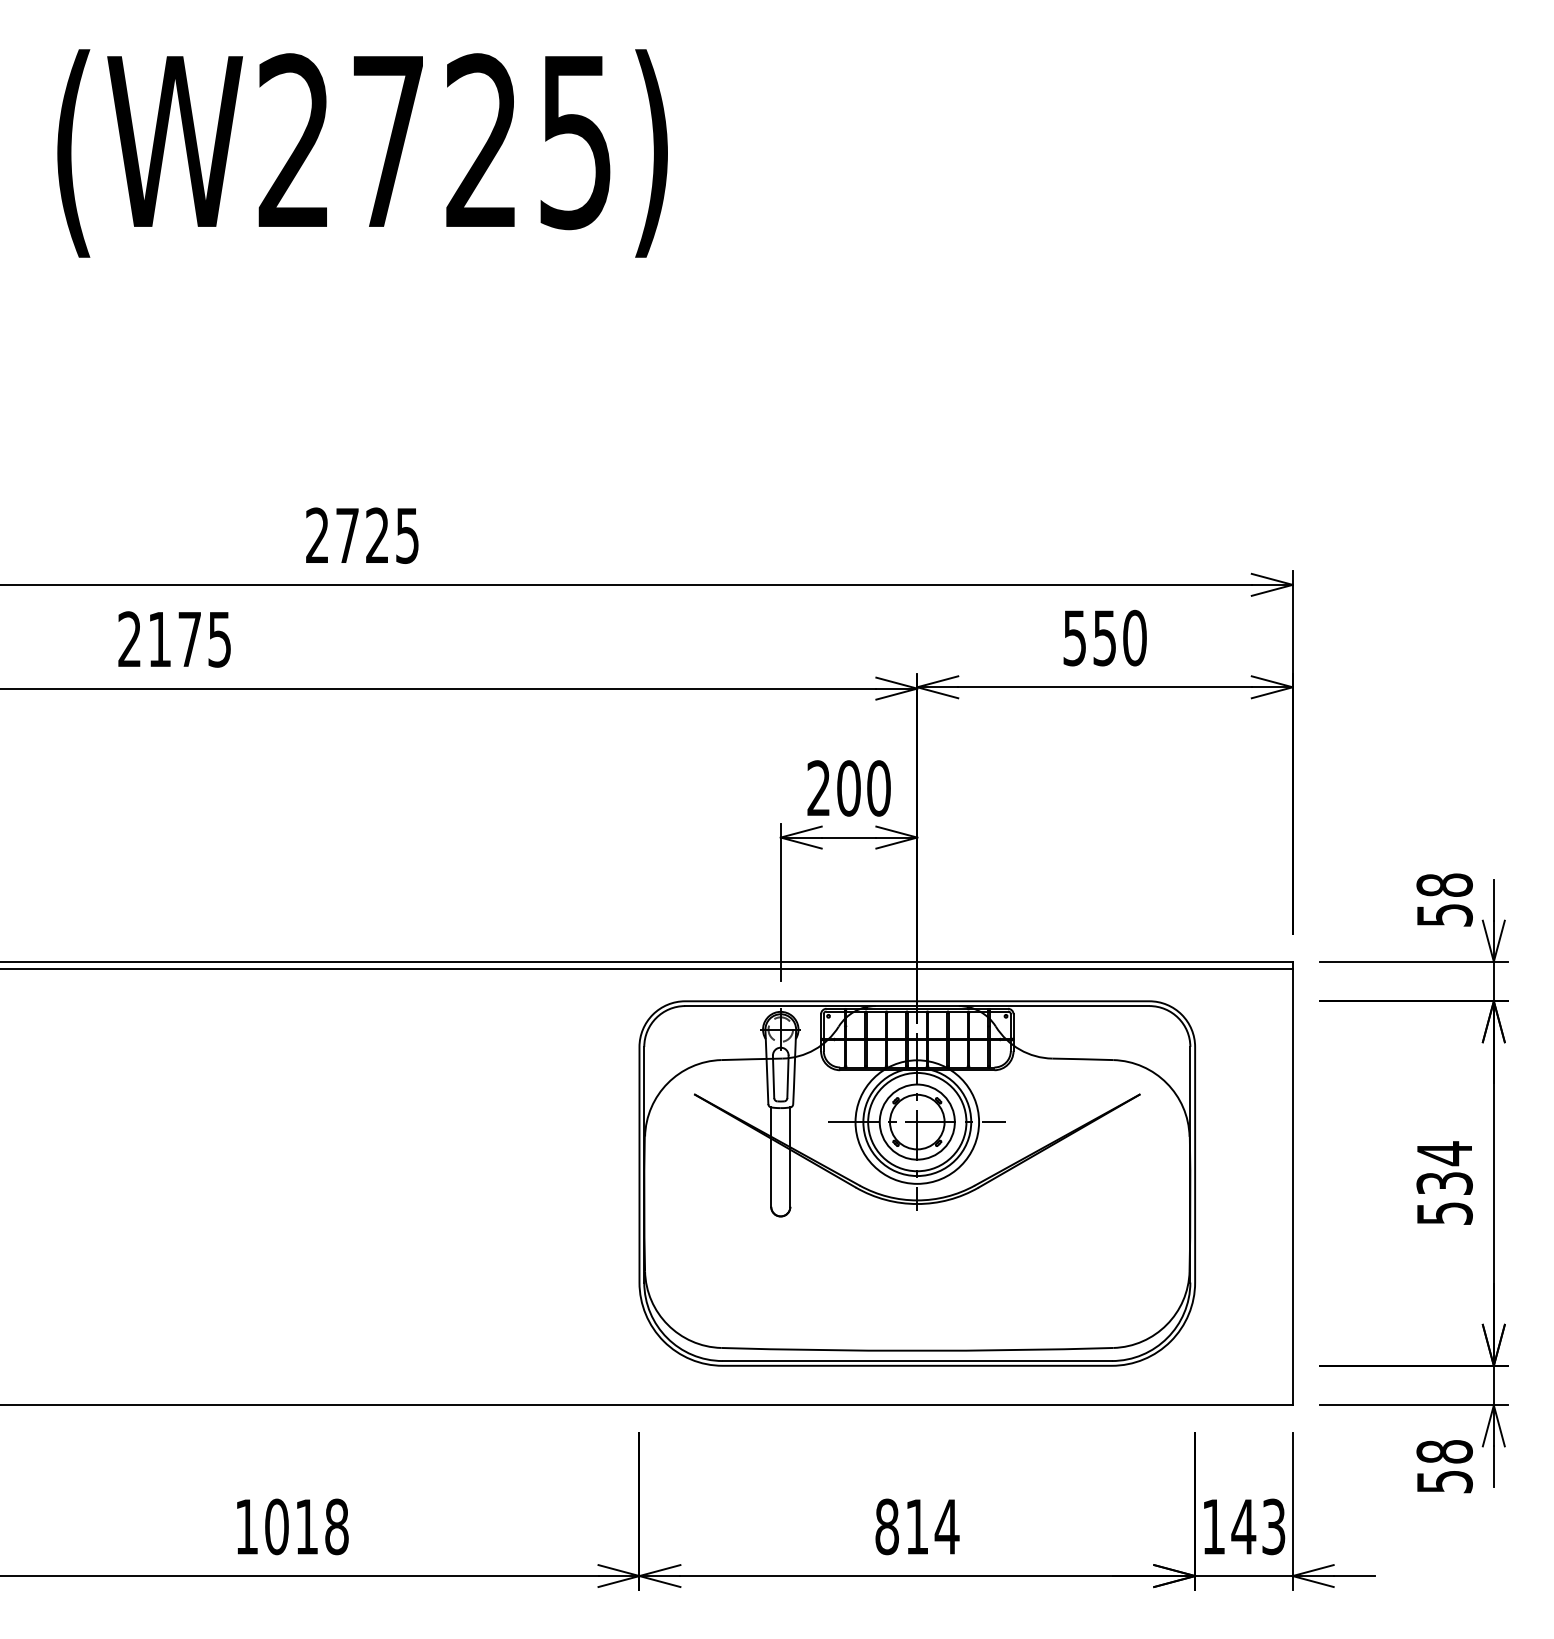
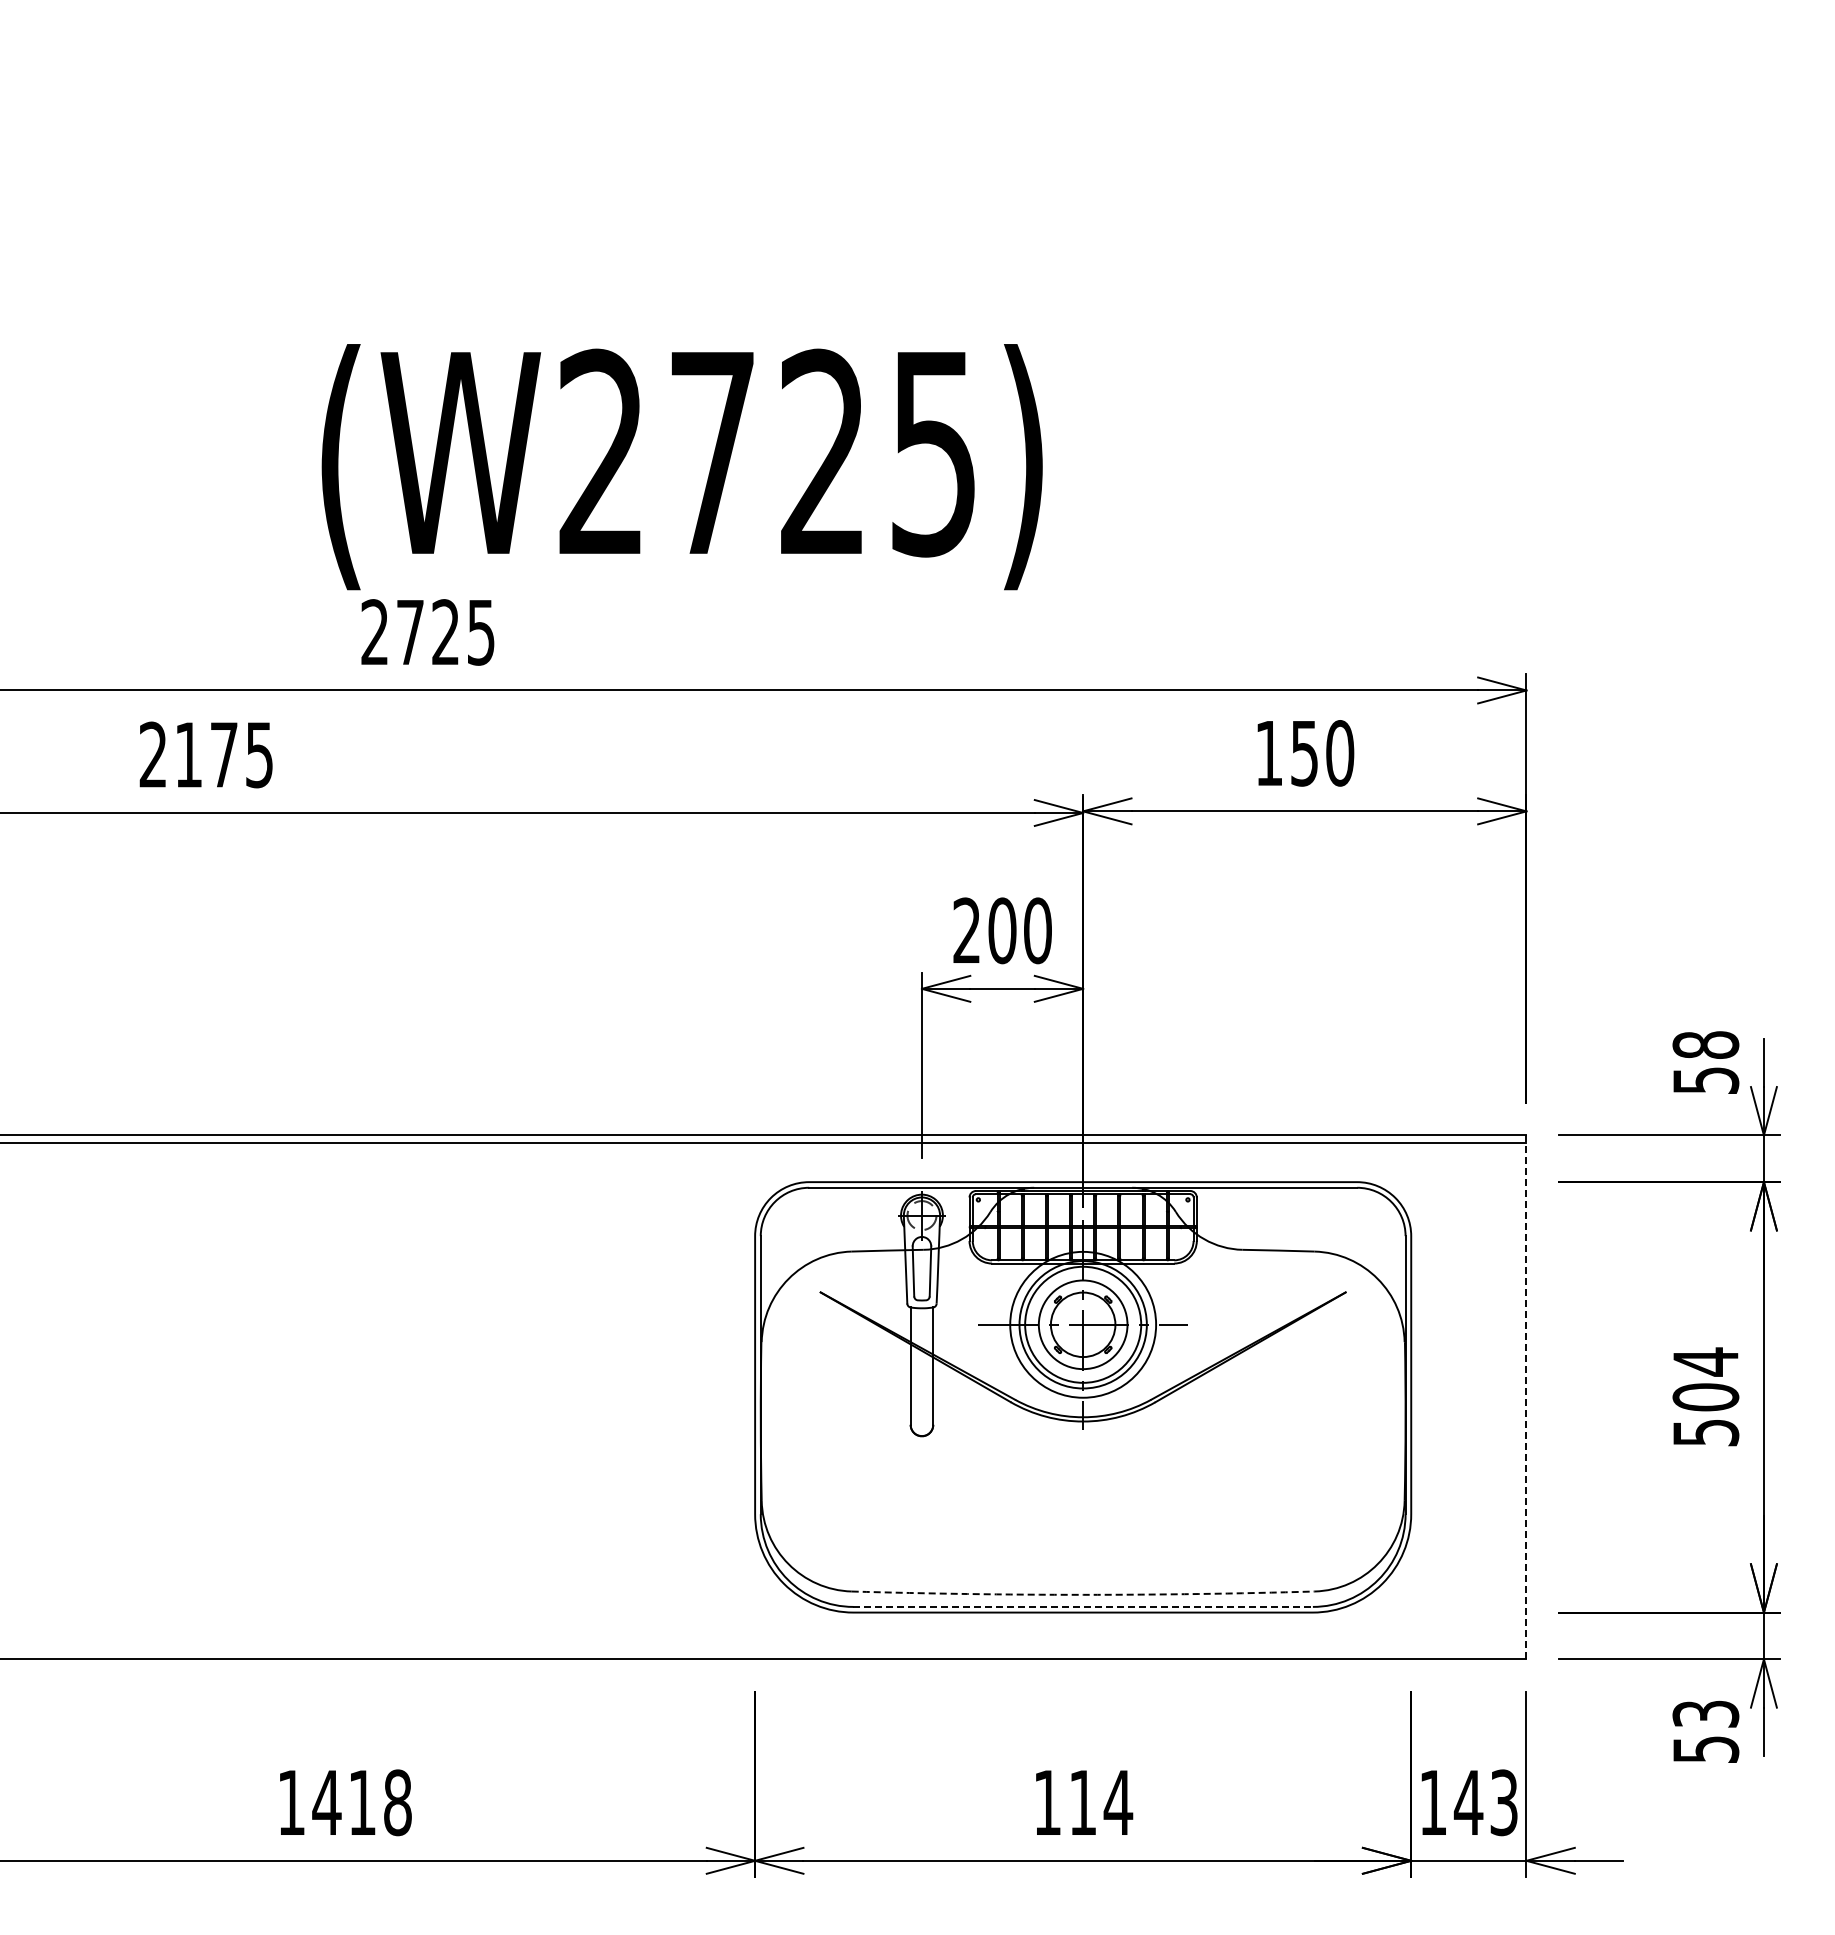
text: (362, 153) -> (681, 467), moved
text: (1075, 638) -> (1269, 753), 550 -> 150
line: (1292, 1183) -> (1526, 1397), solid -> dashed
text: (1444, 1183) -> (1705, 1397), 534 -> 504
arc: (917, 1350) -> (1083, 1594), solid -> dashed
line: (917, 1360) -> (1083, 1606), solid -> dashed
text: (1444, 1451) -> (1705, 1713), 58 -> 53
text: (276, 1526) -> (326, 1802), 1018 -> 1418
text: (887, 1526) -> (1047, 1802), 814 -> 114

